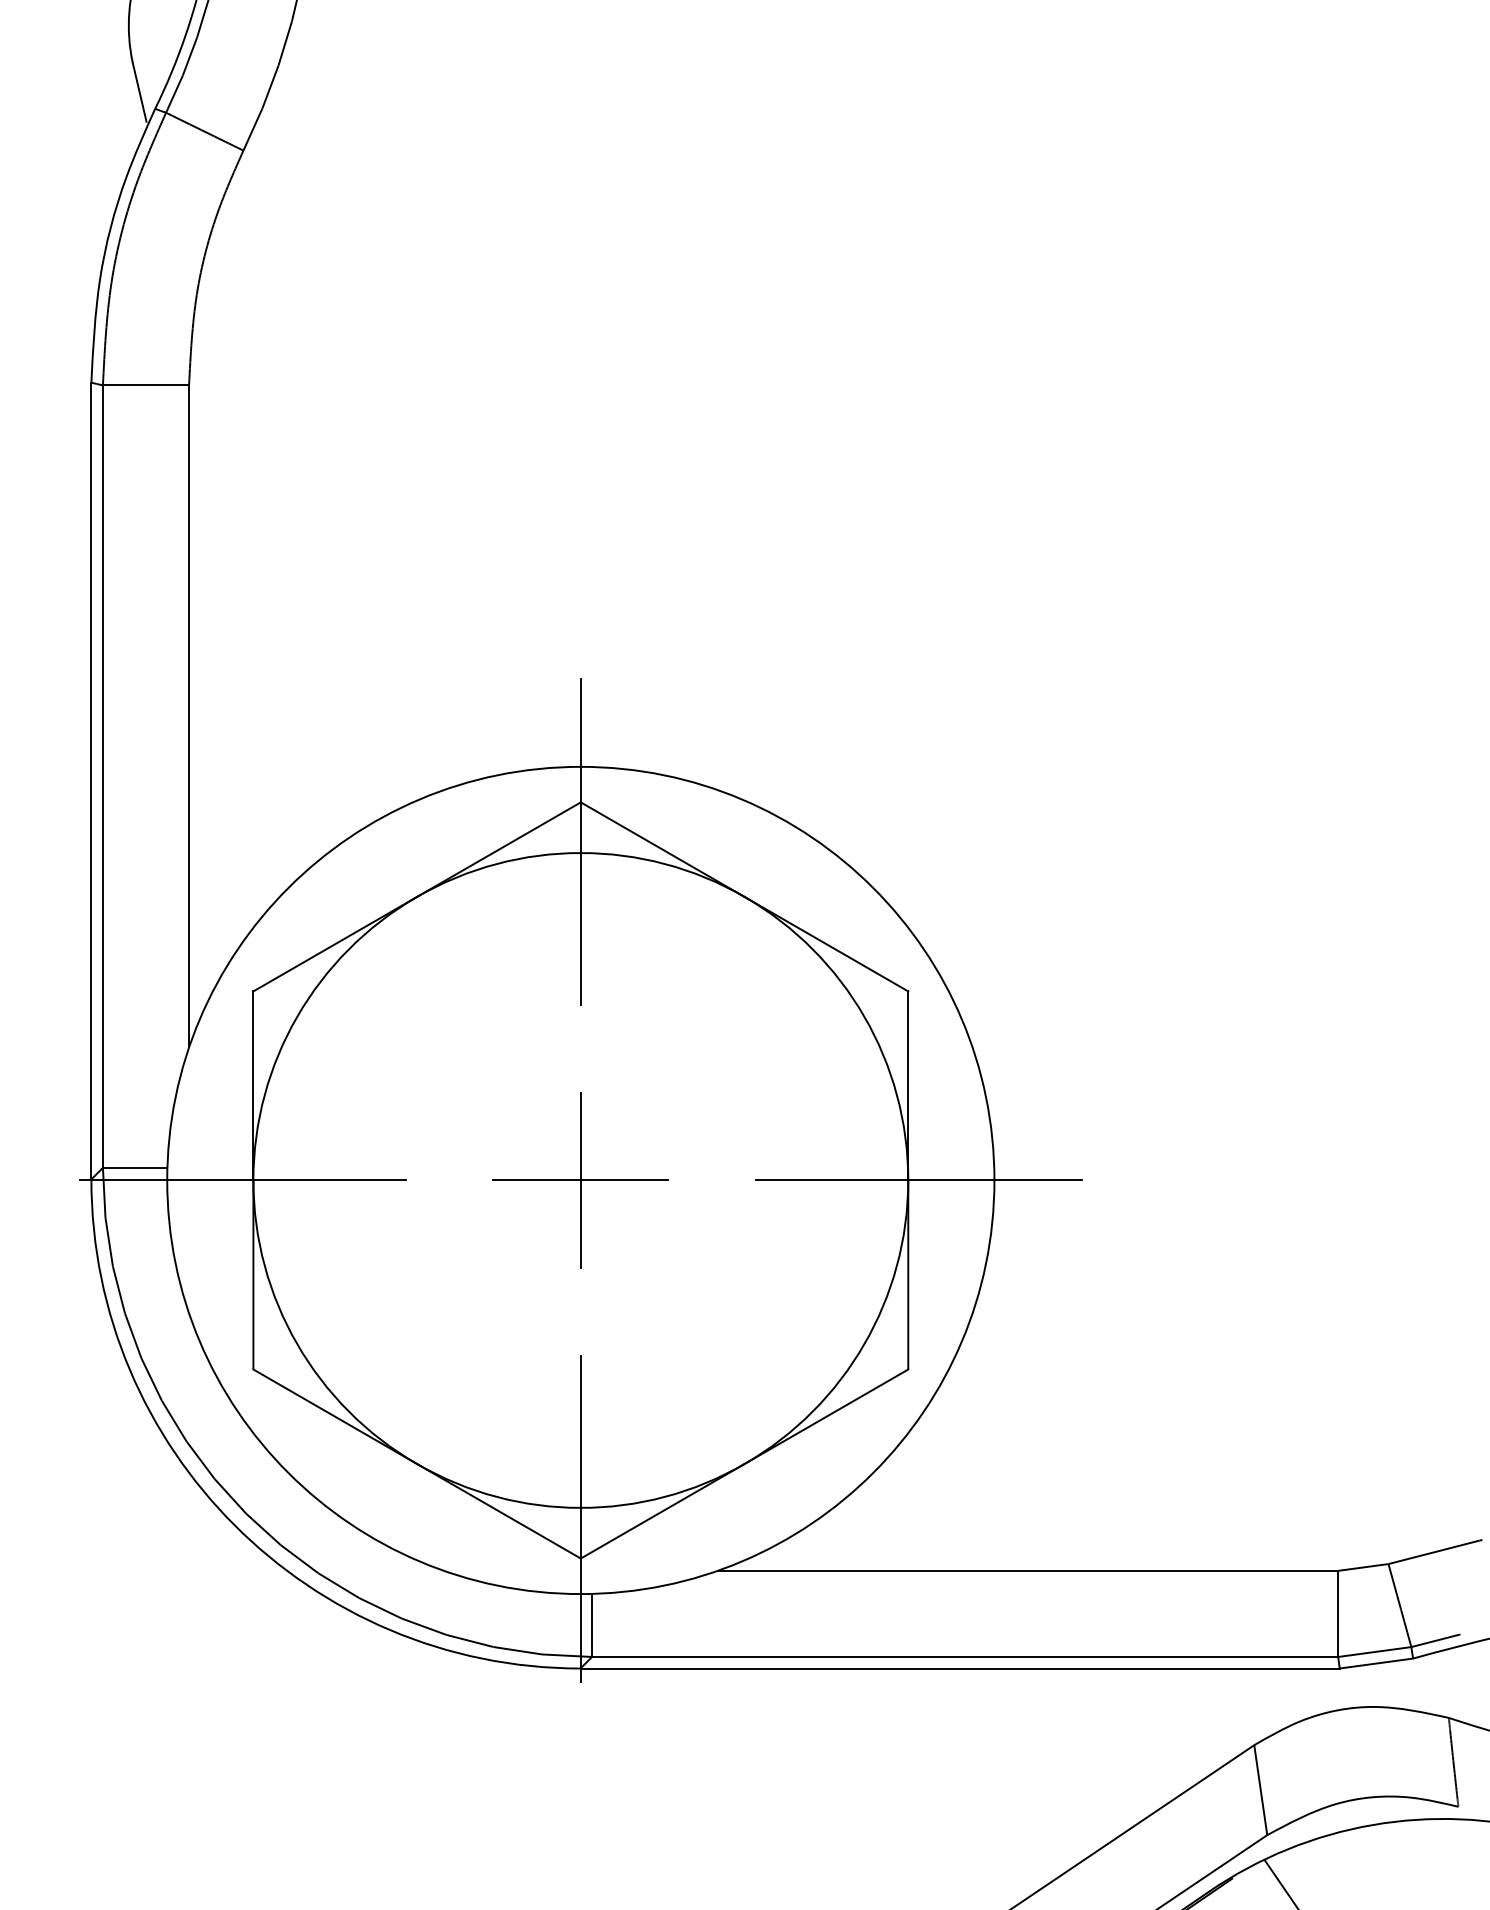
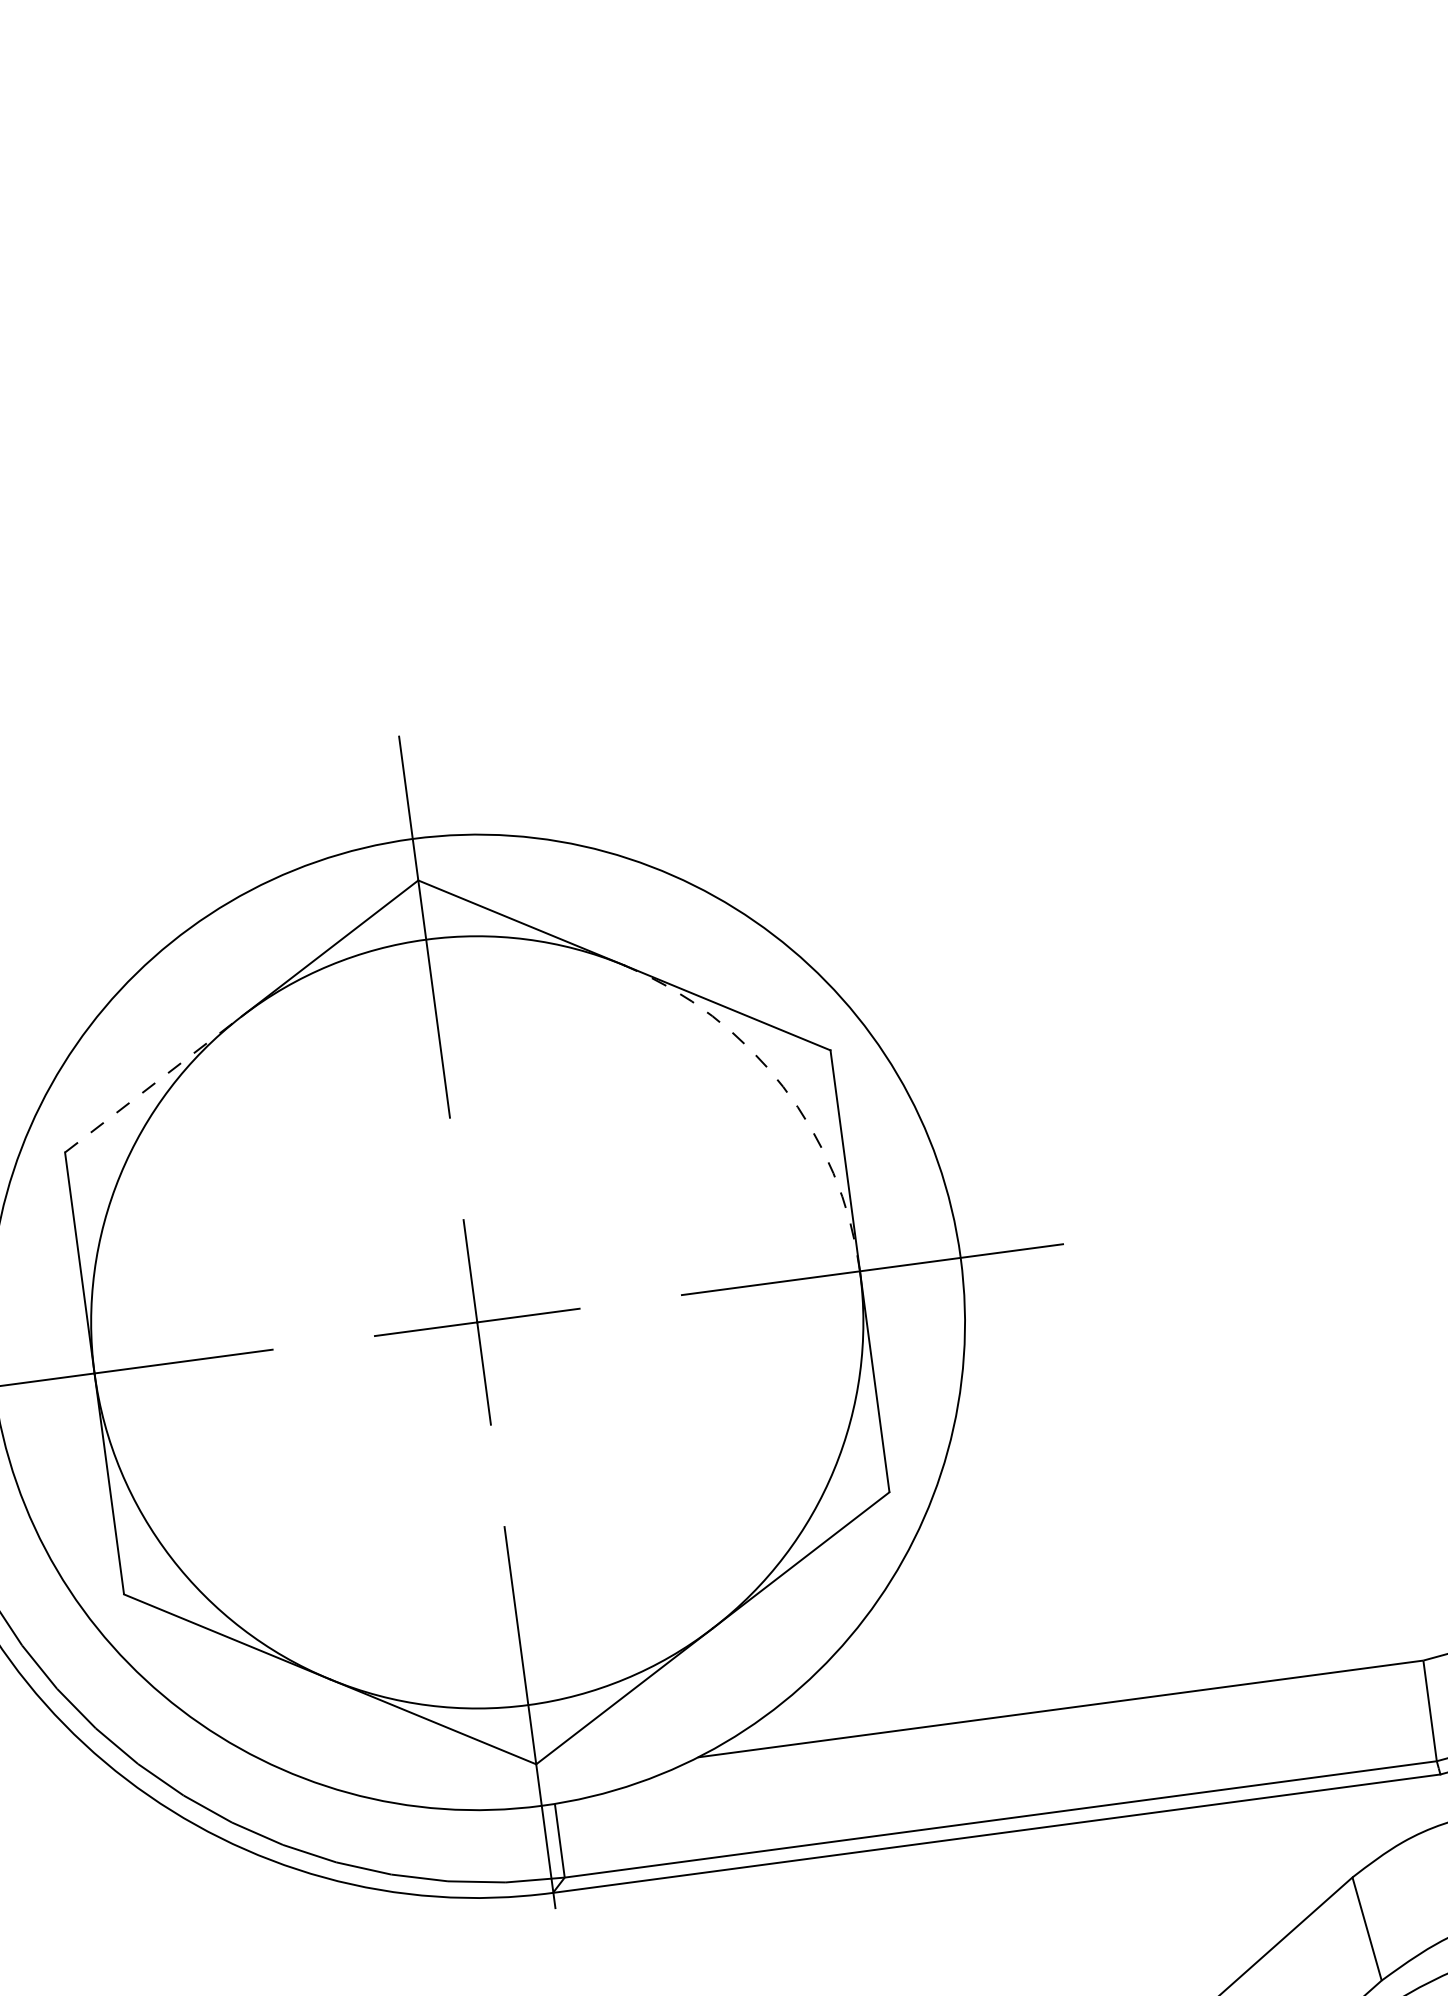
line: (335, 944) -> (153, 1084), solid -> dashed
arc: (864, 1016) -> (783, 1086), solid -> dashed

